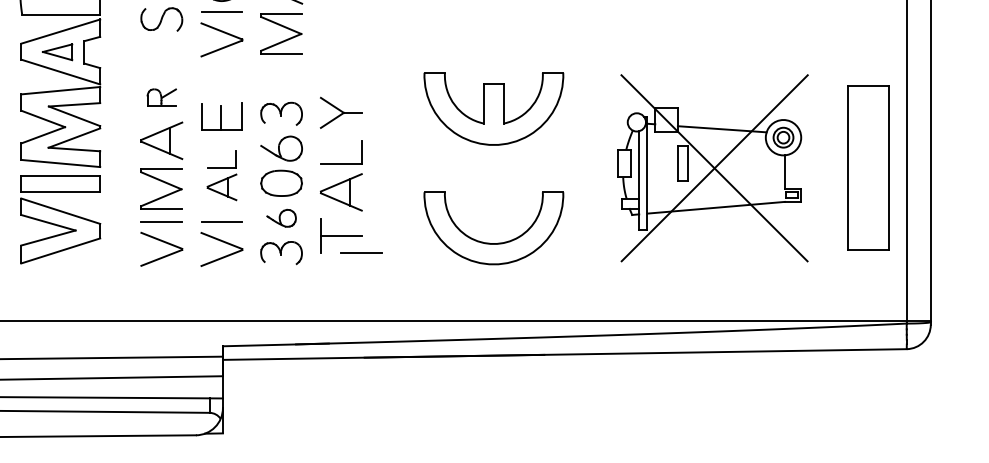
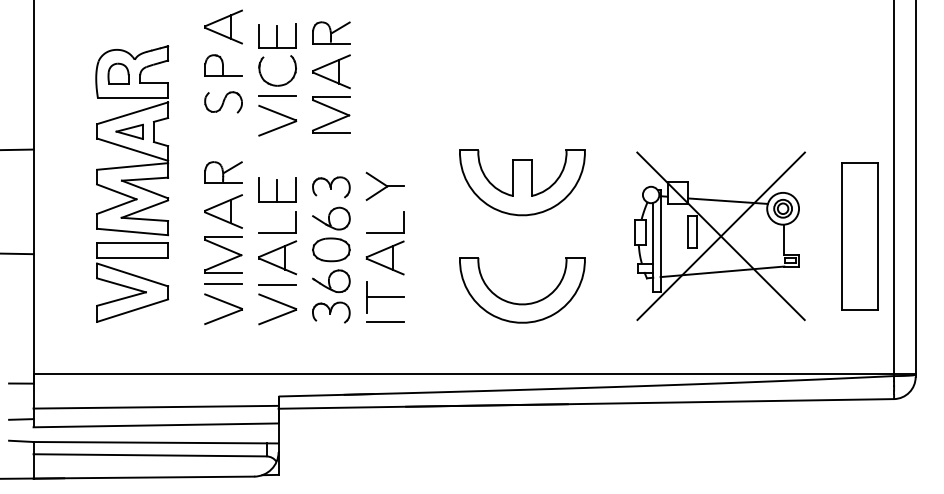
part: (161, 97) -> (223, 172), size x1.43
part: (221, 176) -> (277, 243), size x1.43
part: (281, 218) -> (331, 281), size x1.43
line: (361, 252) -> (385, 321), moved

